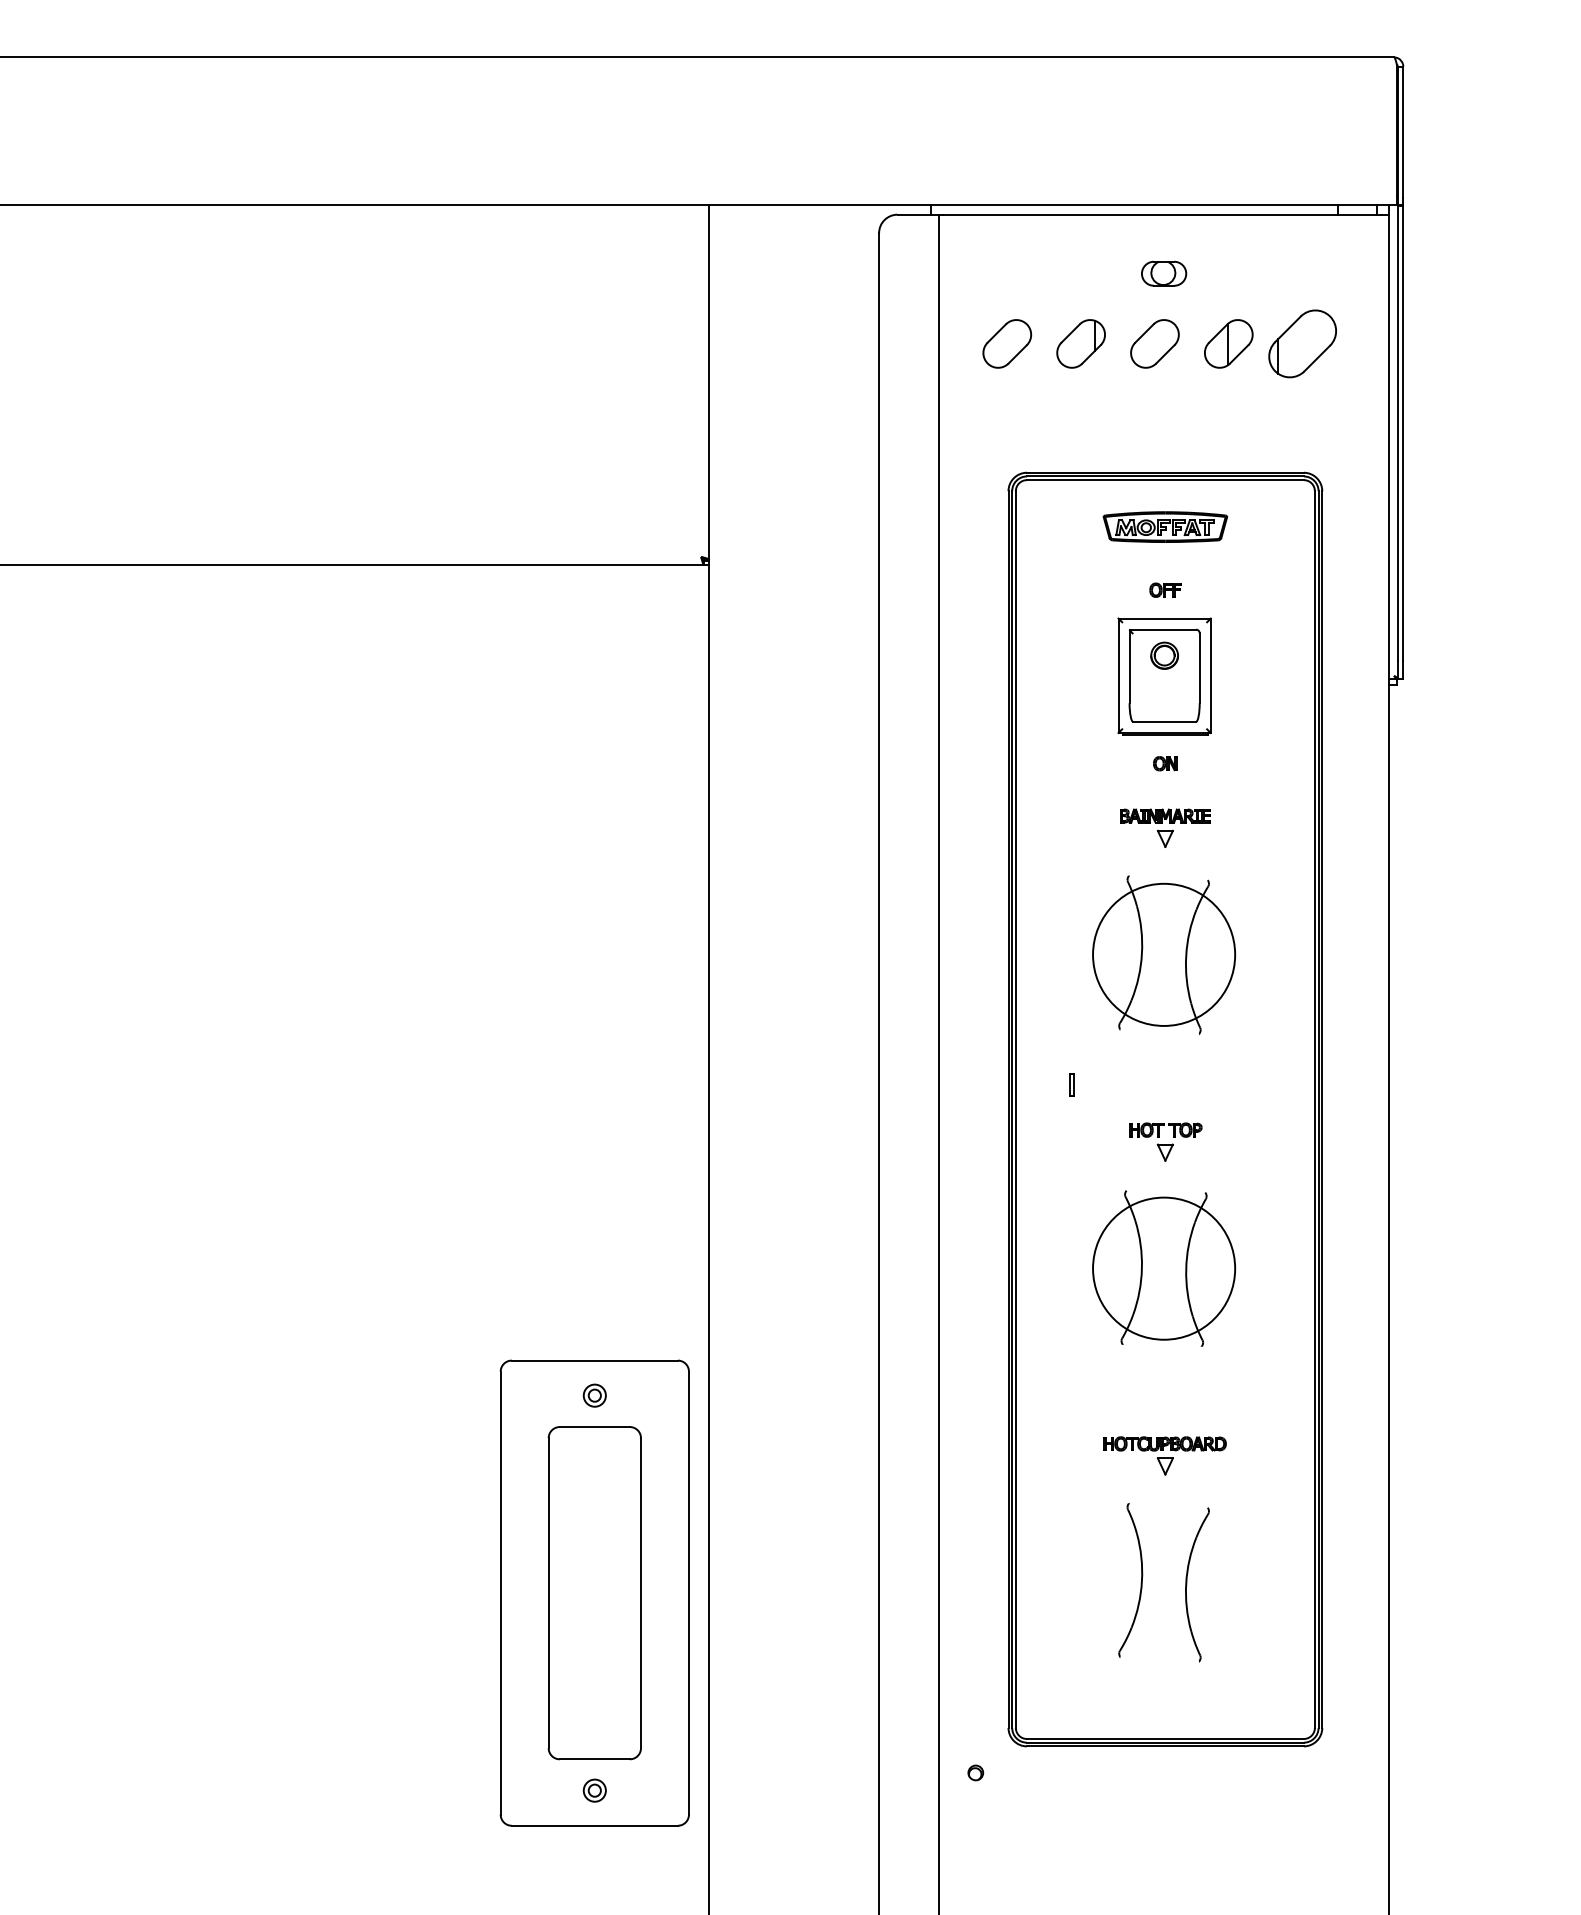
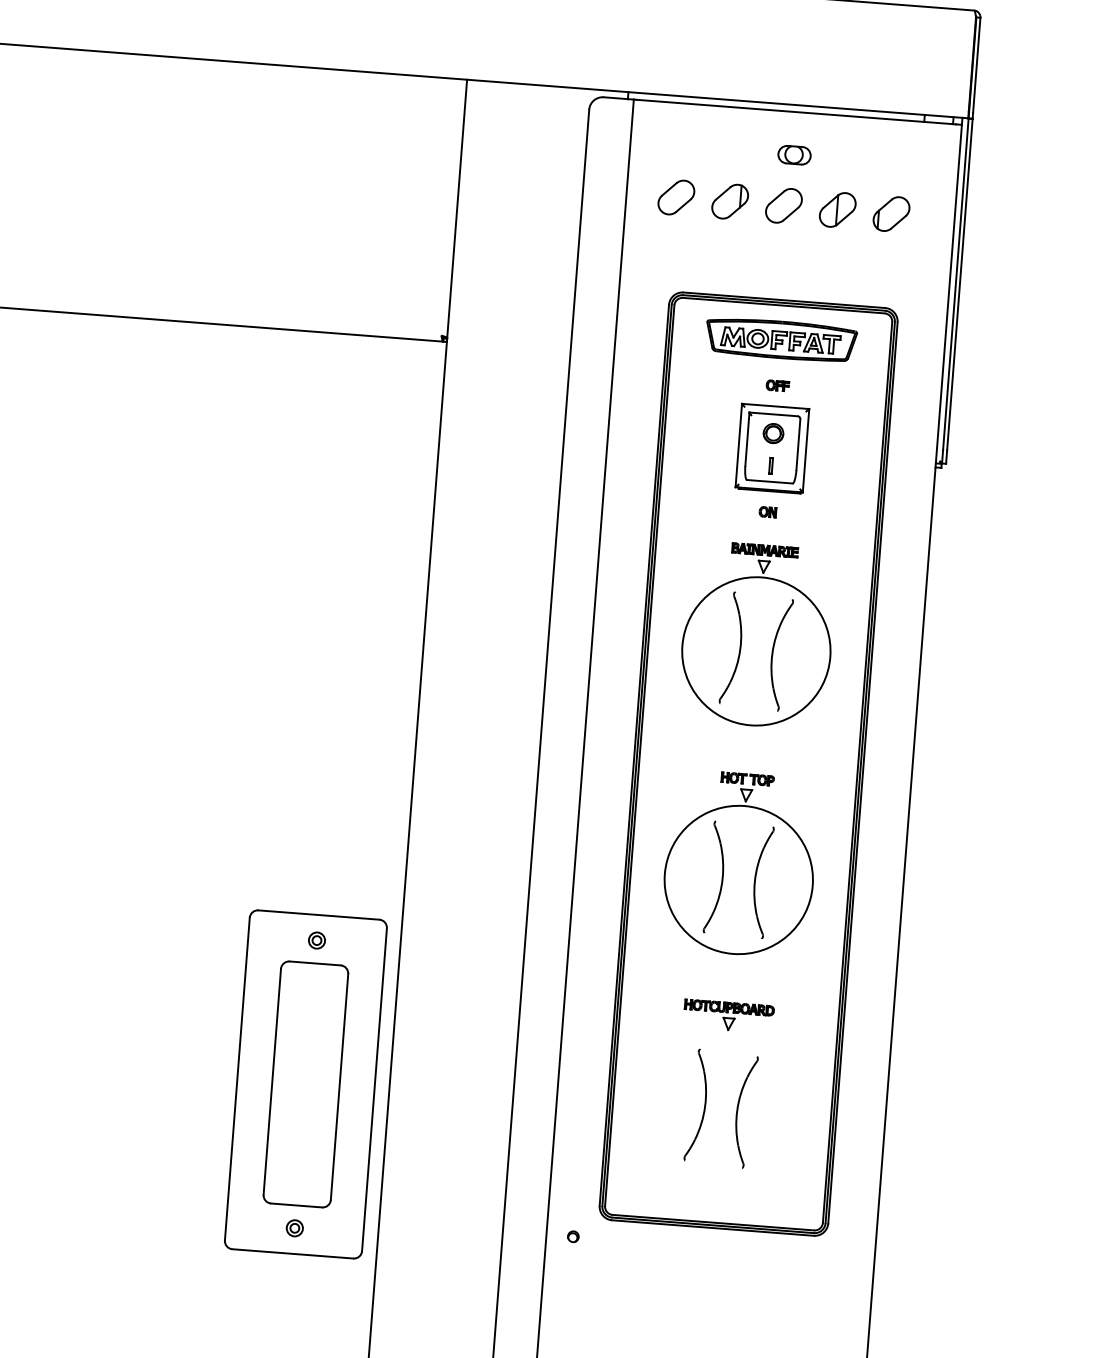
part: (1302, 343) -> (891, 213), size x0.71
part: (1165, 526) -> (781, 339), size x1.67
circle: (1163, 954) -> (755, 651), size x1.43
part: (1071, 1084) -> (770, 465), moved
circle: (1163, 1268) -> (738, 879), size x1.43

